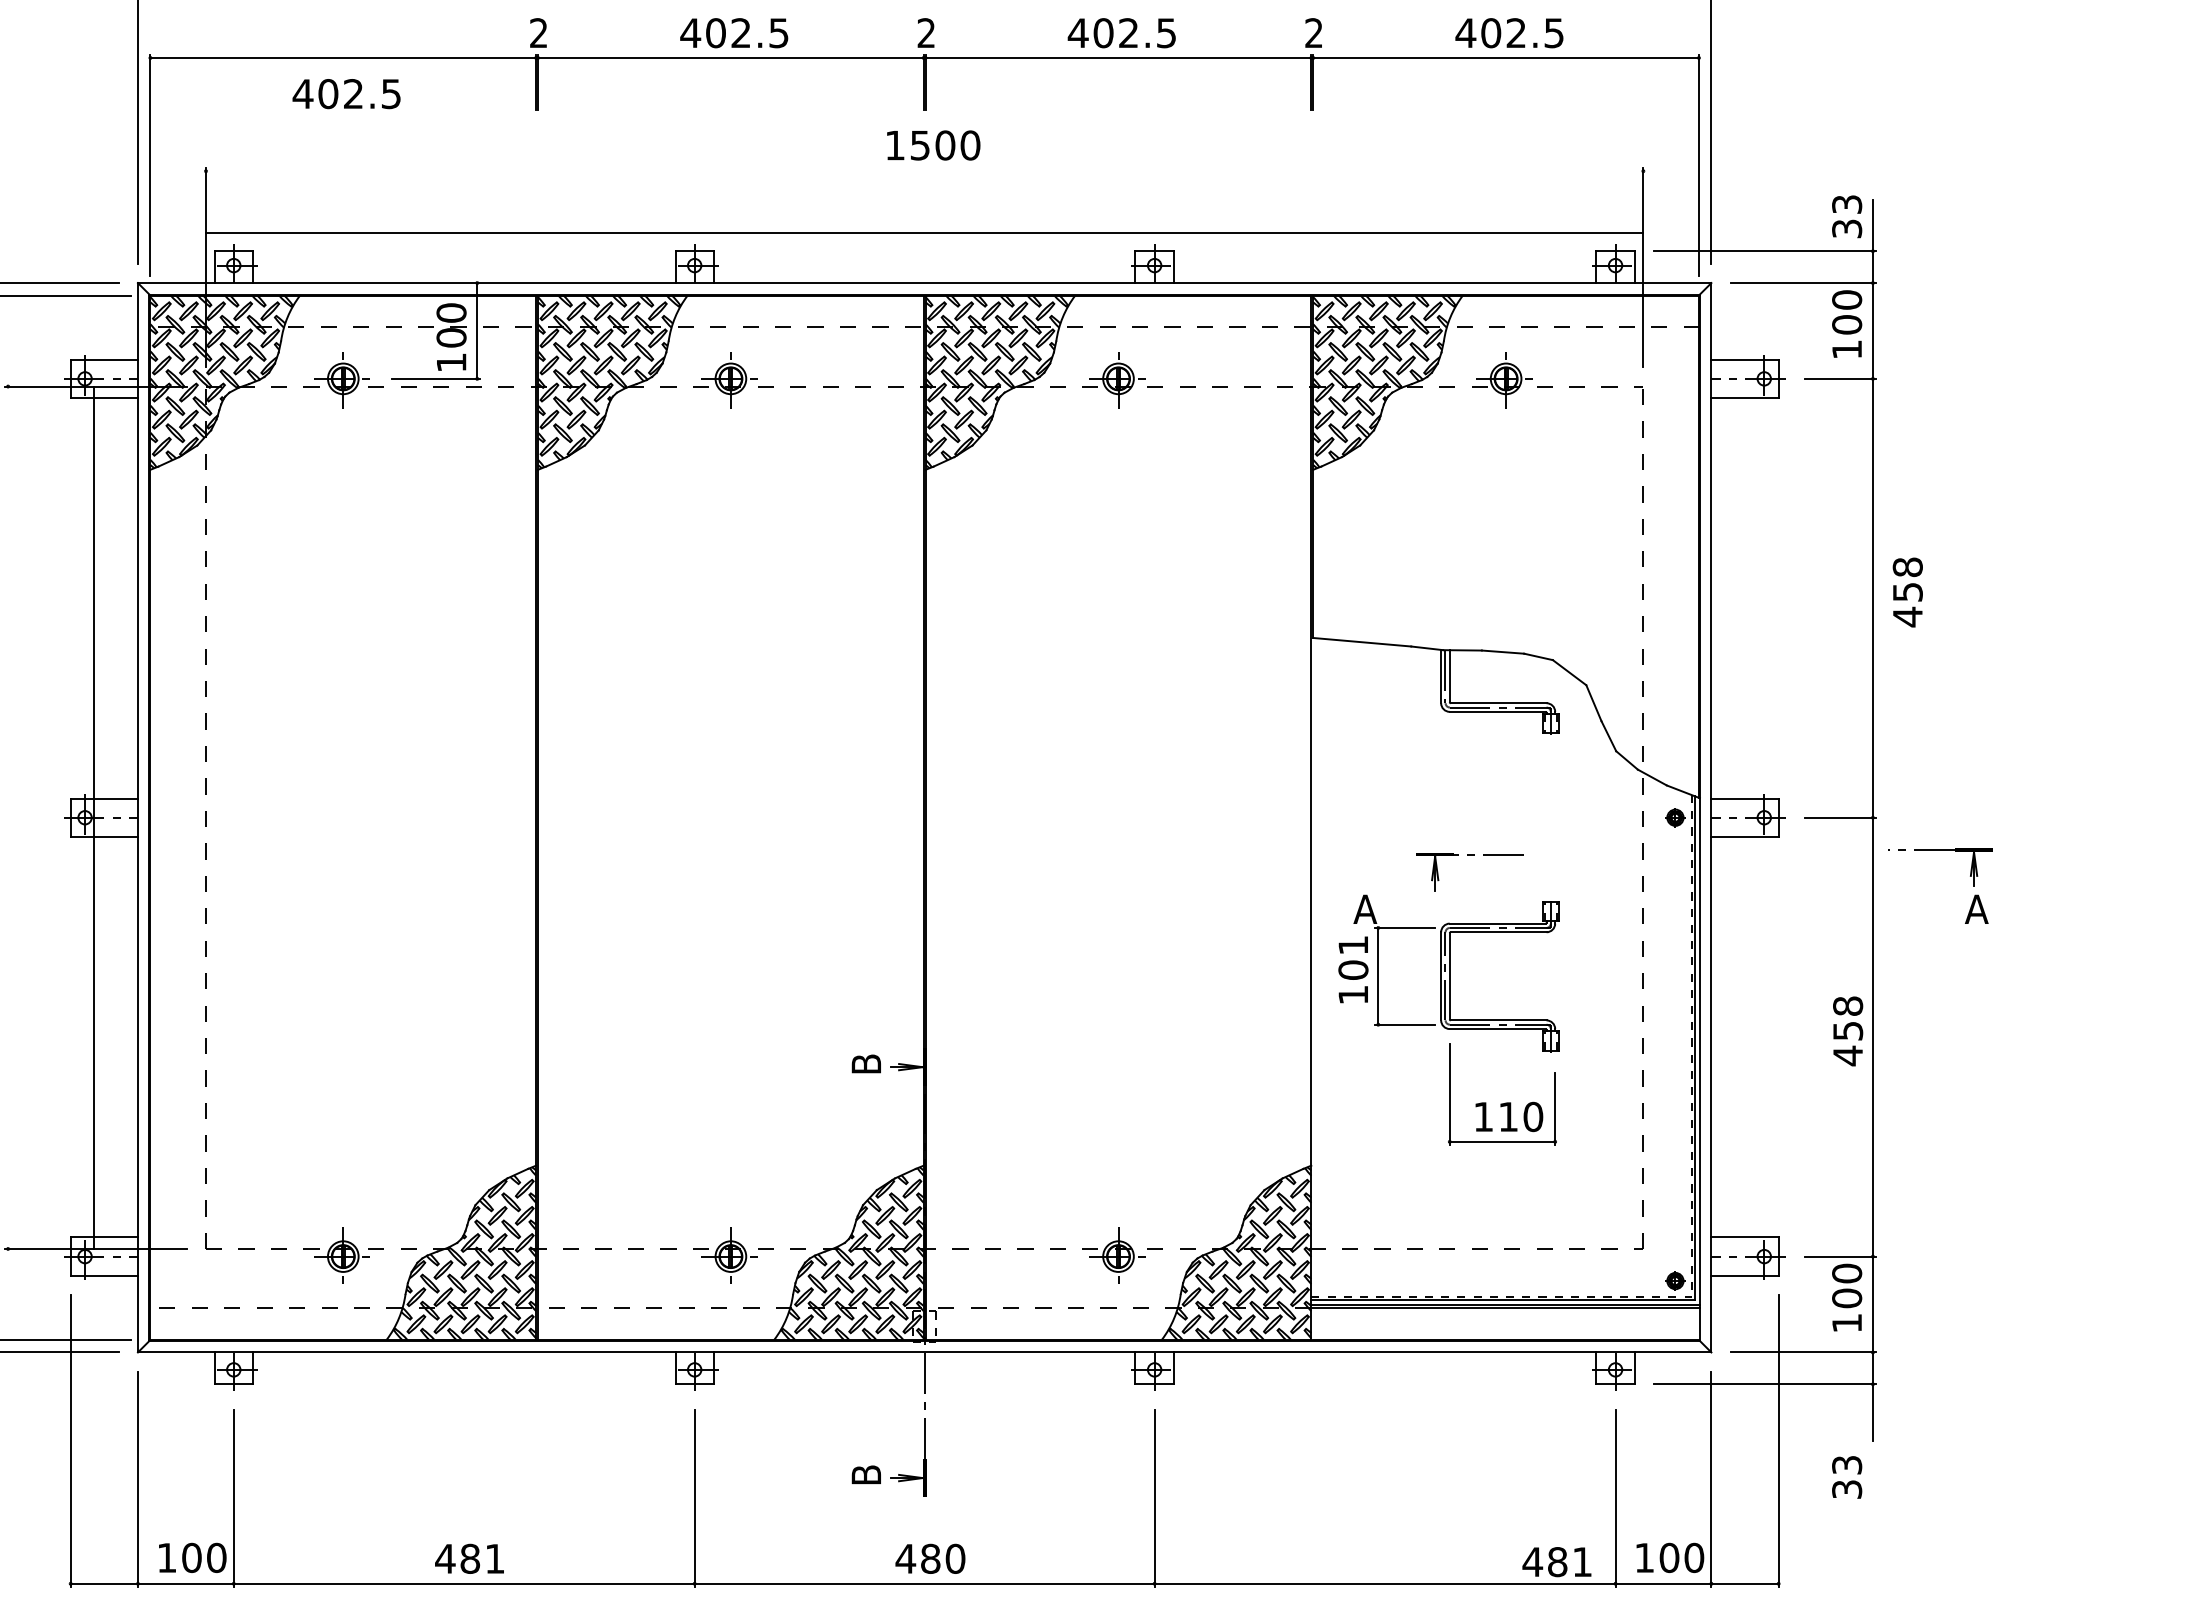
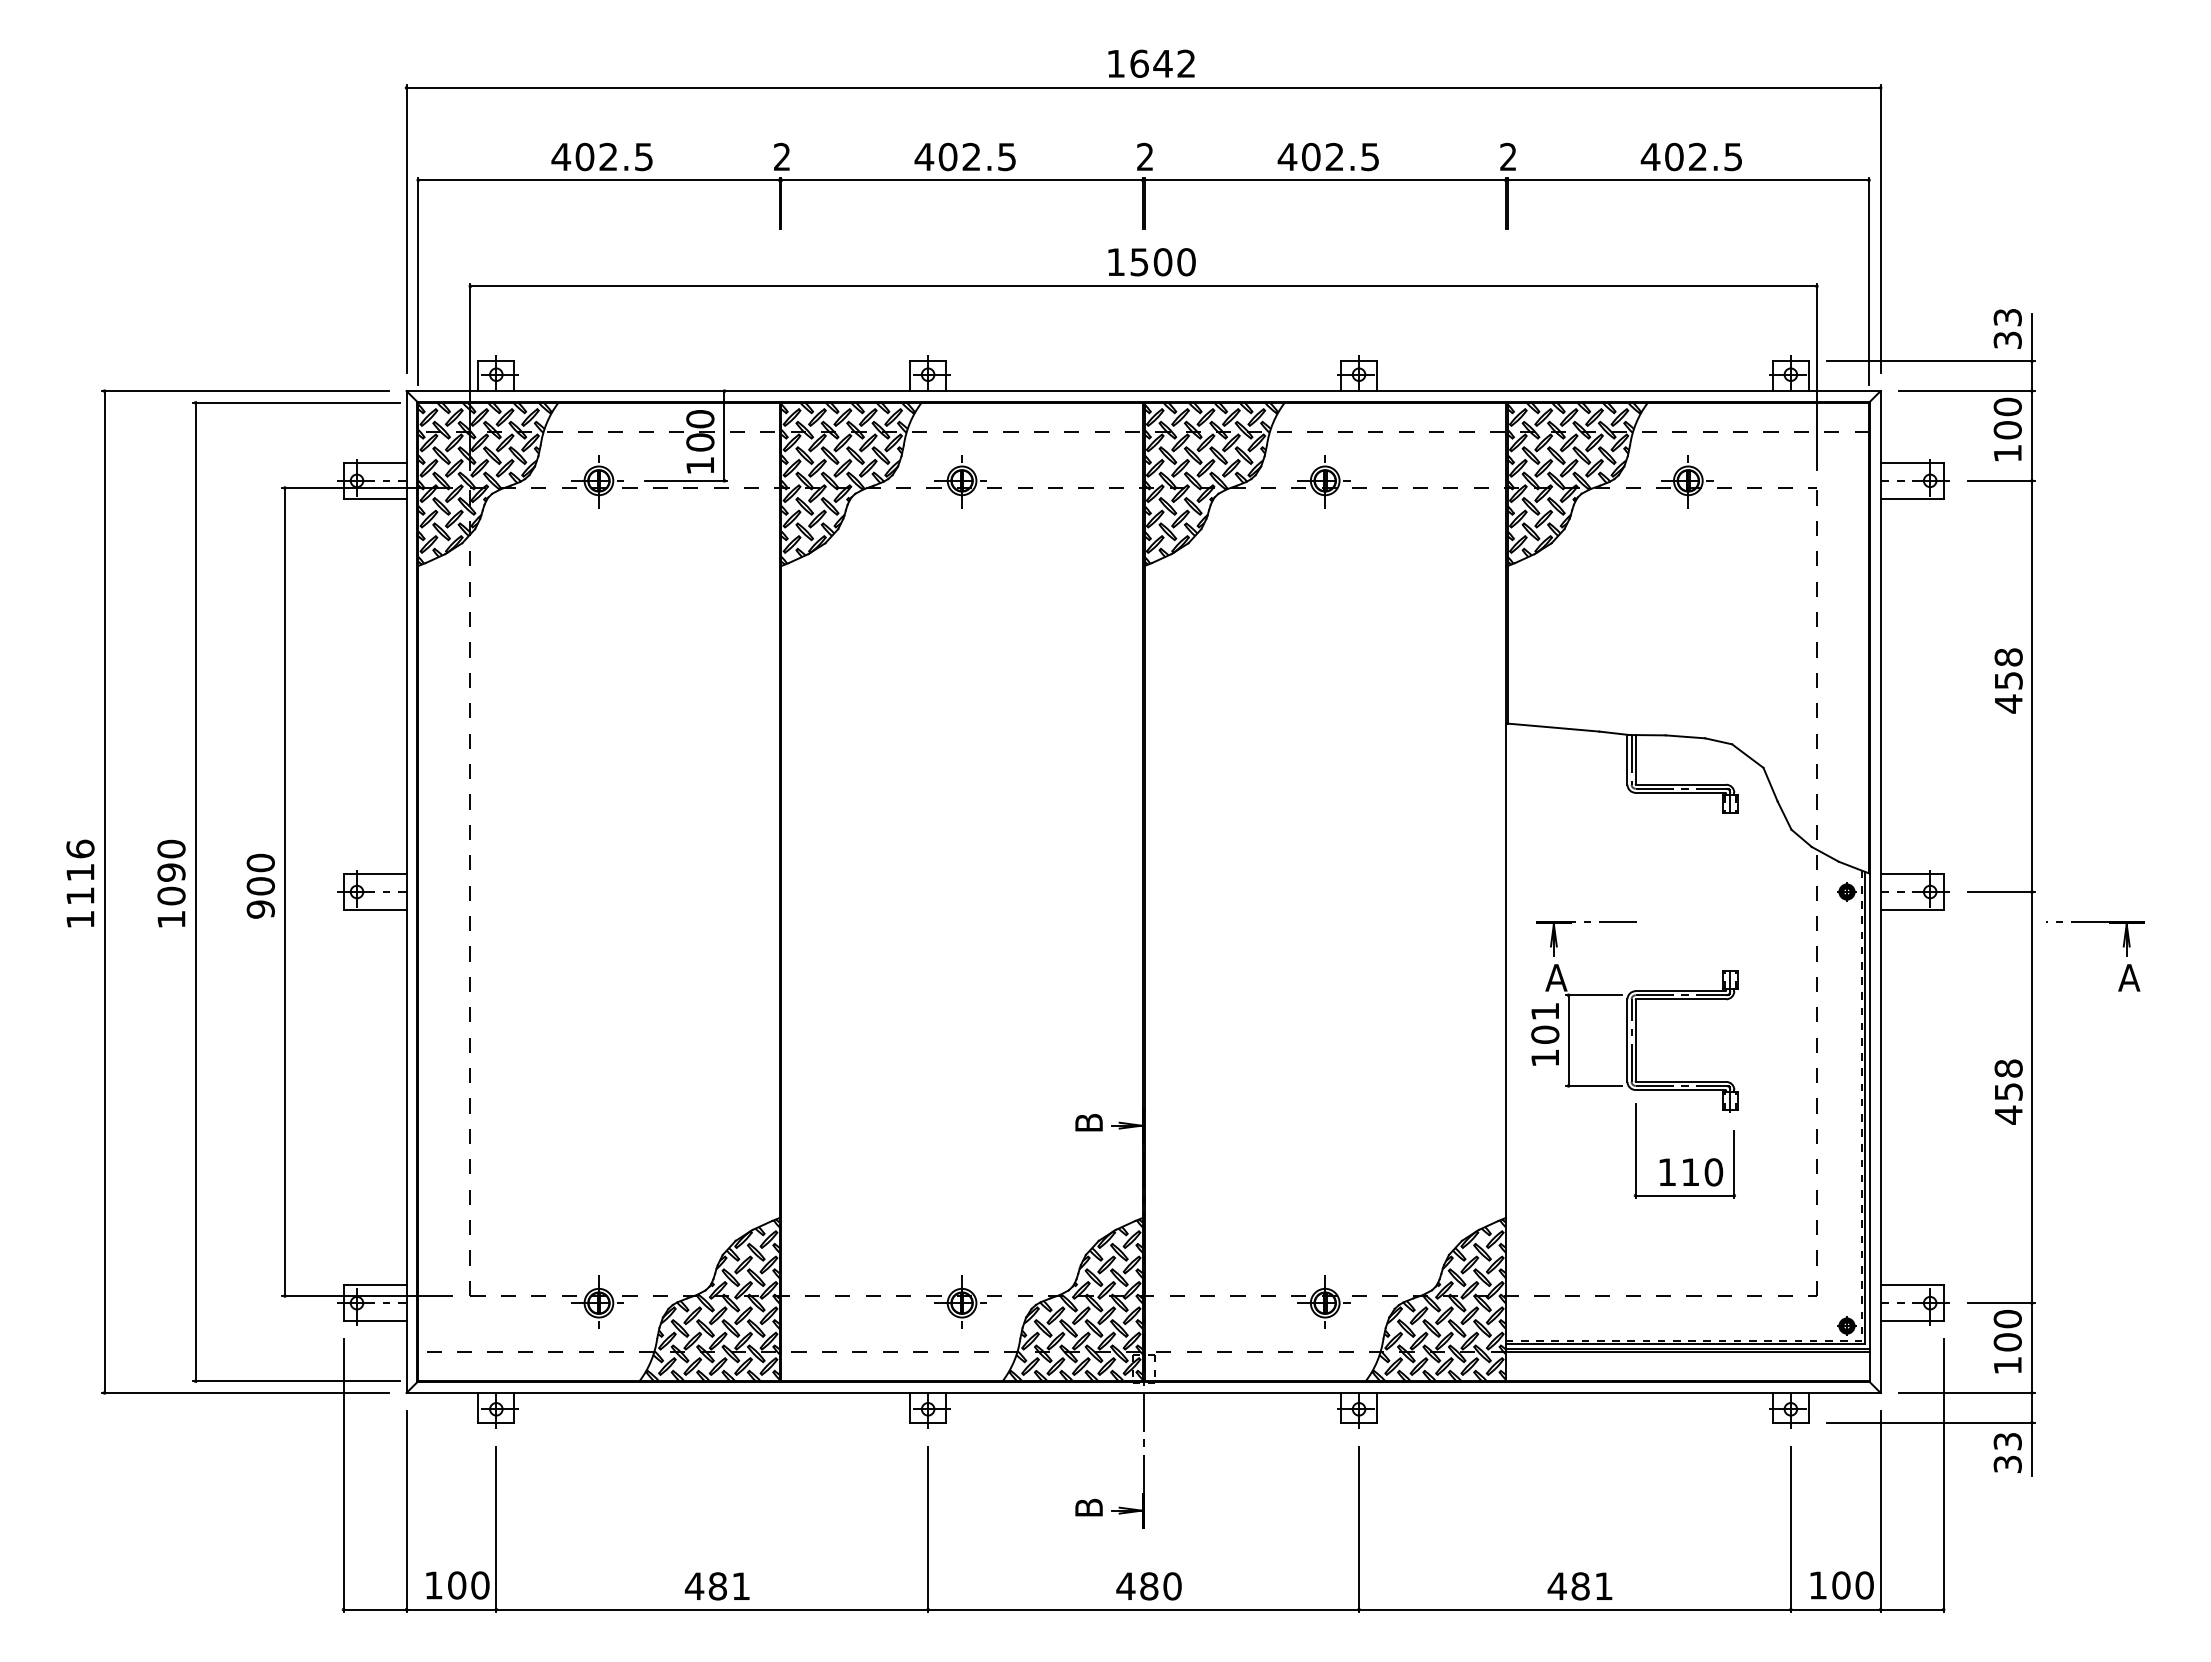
text: (346, 93) -> (601, 156), moved
line: (924, 233) -> (1143, 286), moved
text: (1907, 591) -> (2008, 680), moved
line: (93, 818) -> (284, 892), moved
part: (1469, 854) -> (1586, 922), moved
text: (1846, 1476) -> (2007, 1452), moved
text: (1556, 1562) -> (1579, 1586), moved

